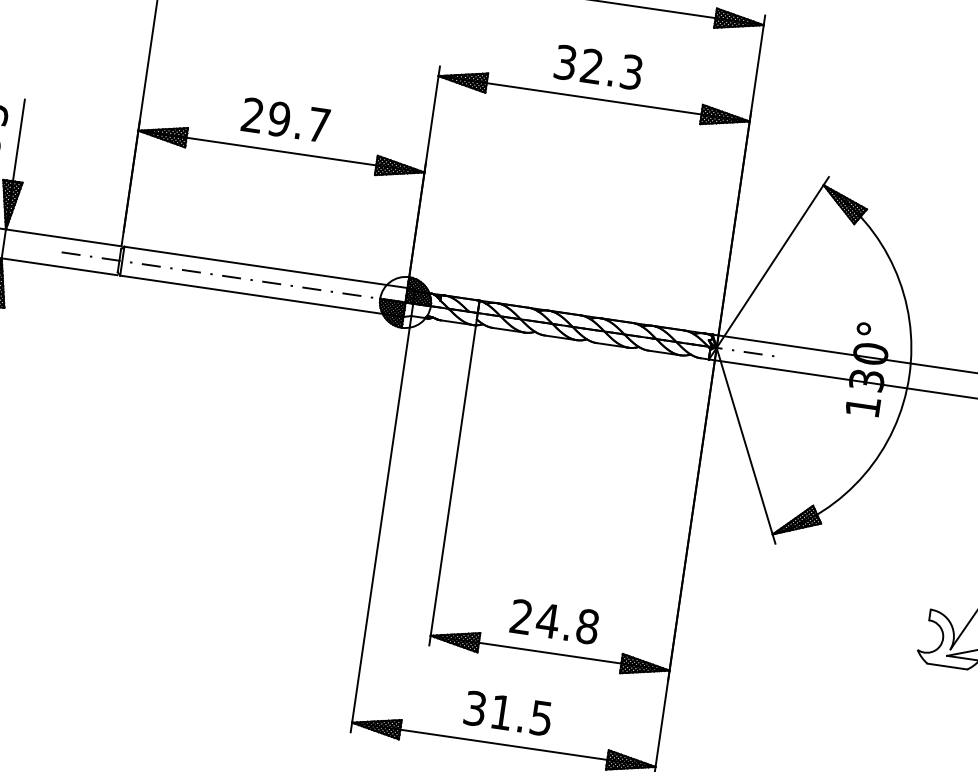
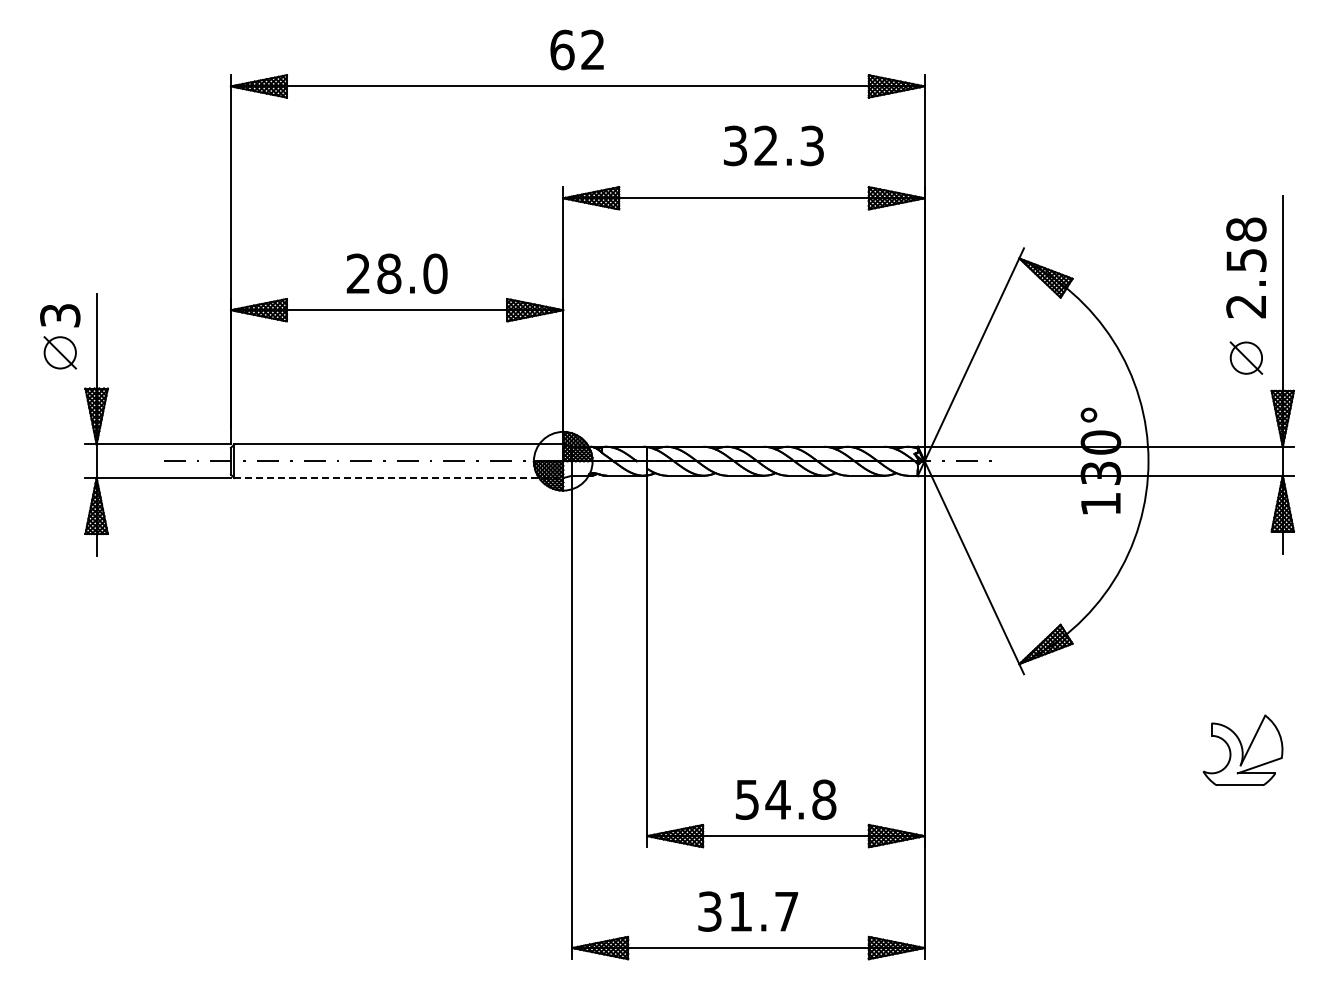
text: (598, 67) -> (773, 145), moved
text: (299, 121) -> (412, 273), 29.7 -> 28.0
line: (262, 296) -> (399, 478), solid -> dashed
text: (520, 616) -> (746, 799), 24.8 -> 54.8
text: (541, 718) -> (786, 911), 31.5 -> 31.7

